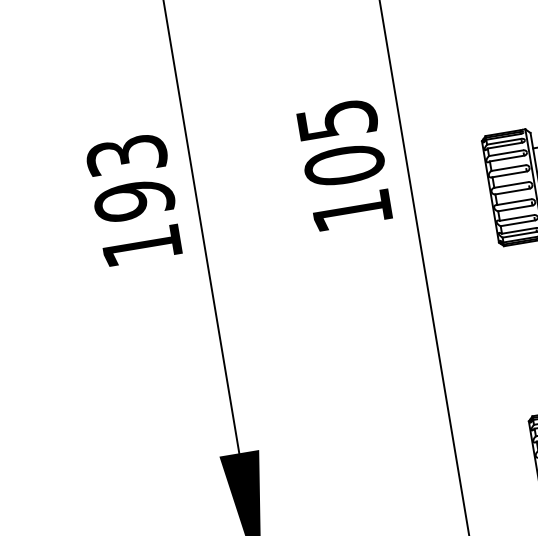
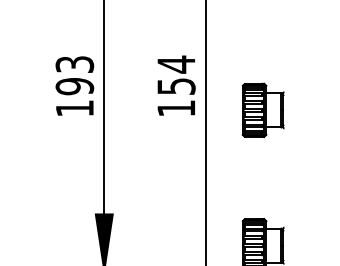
text: (340, 142) -> (176, 75), 105 -> 154

